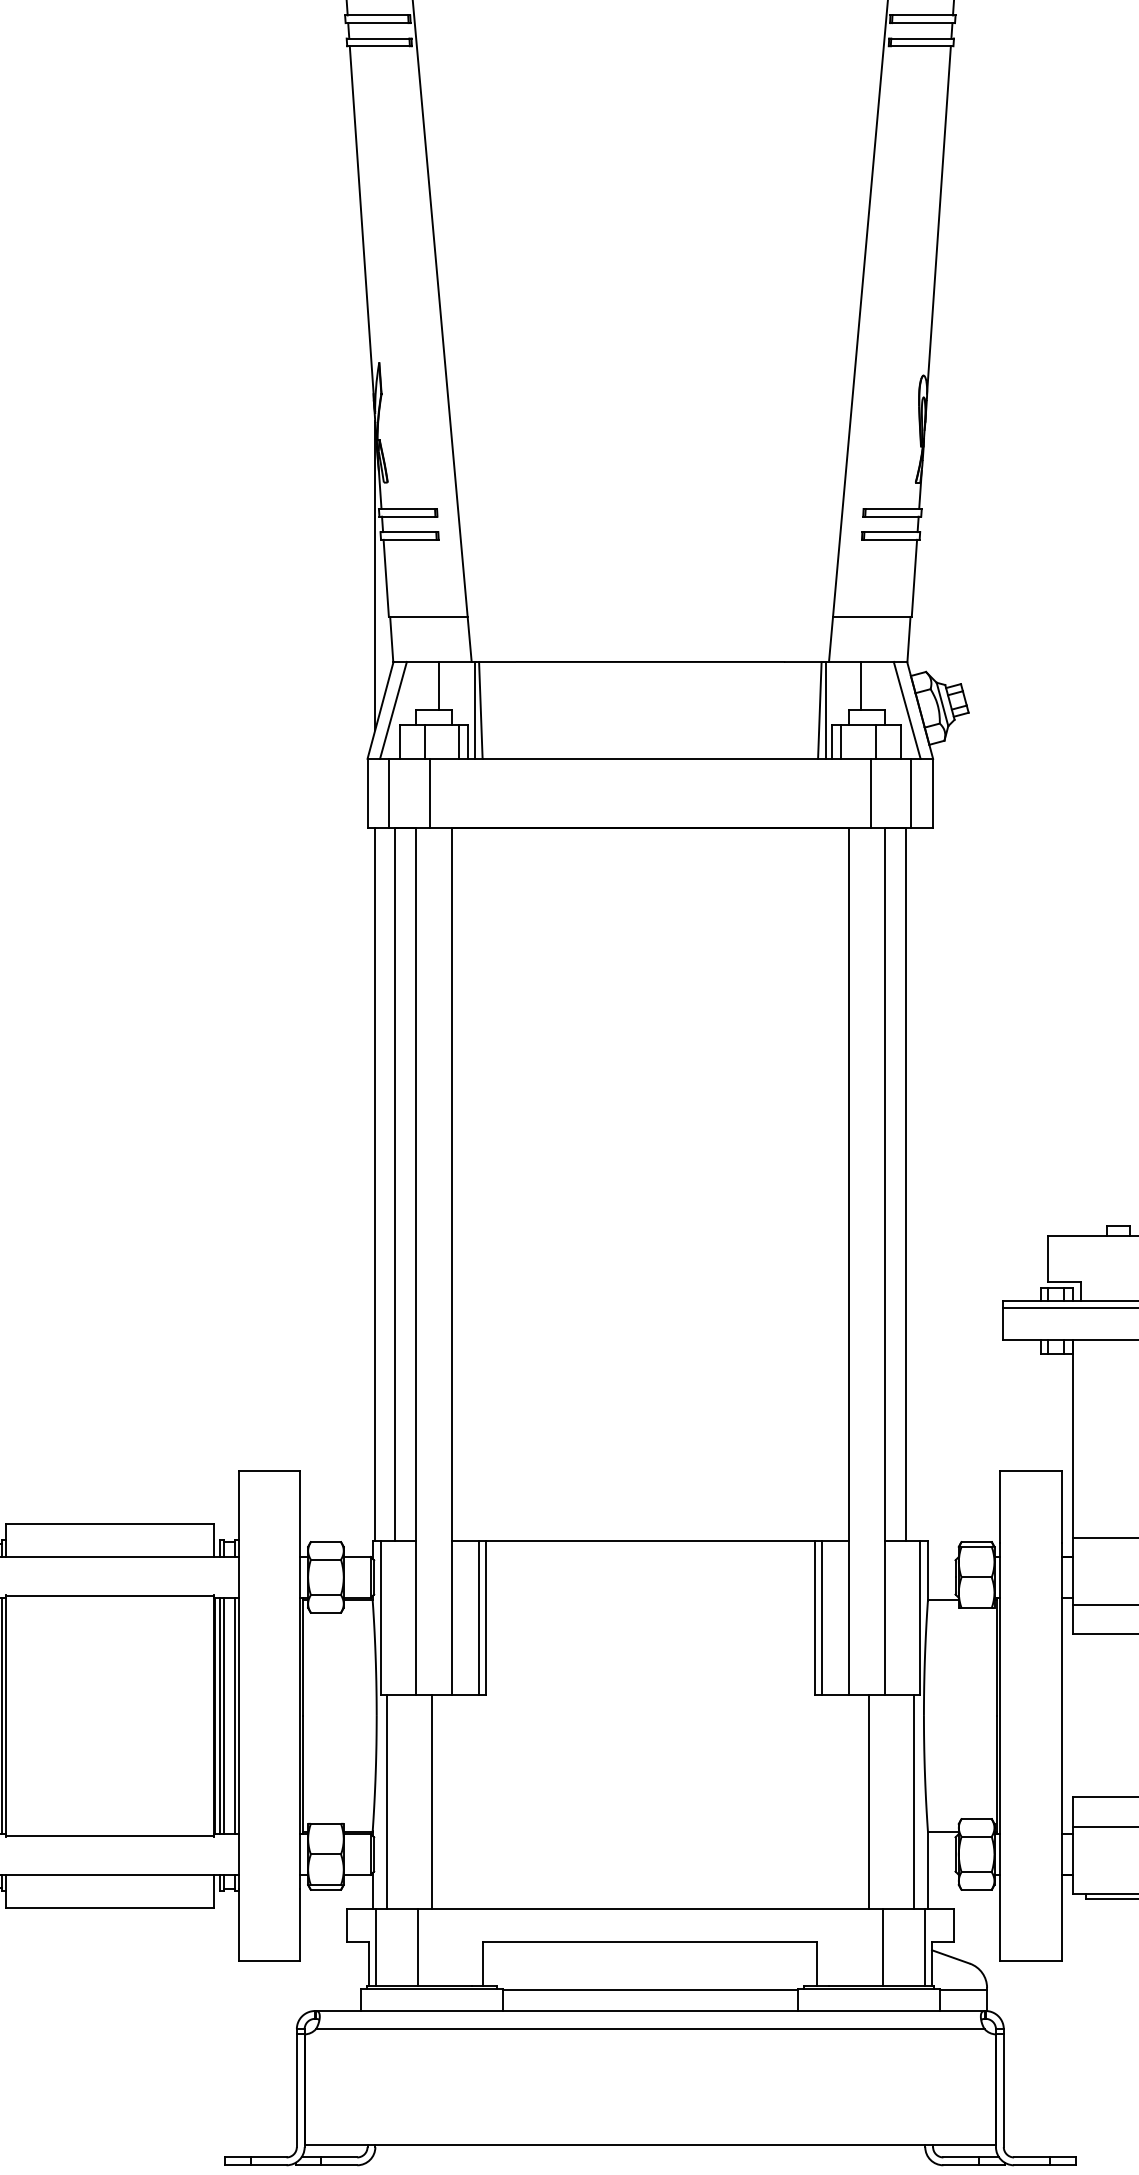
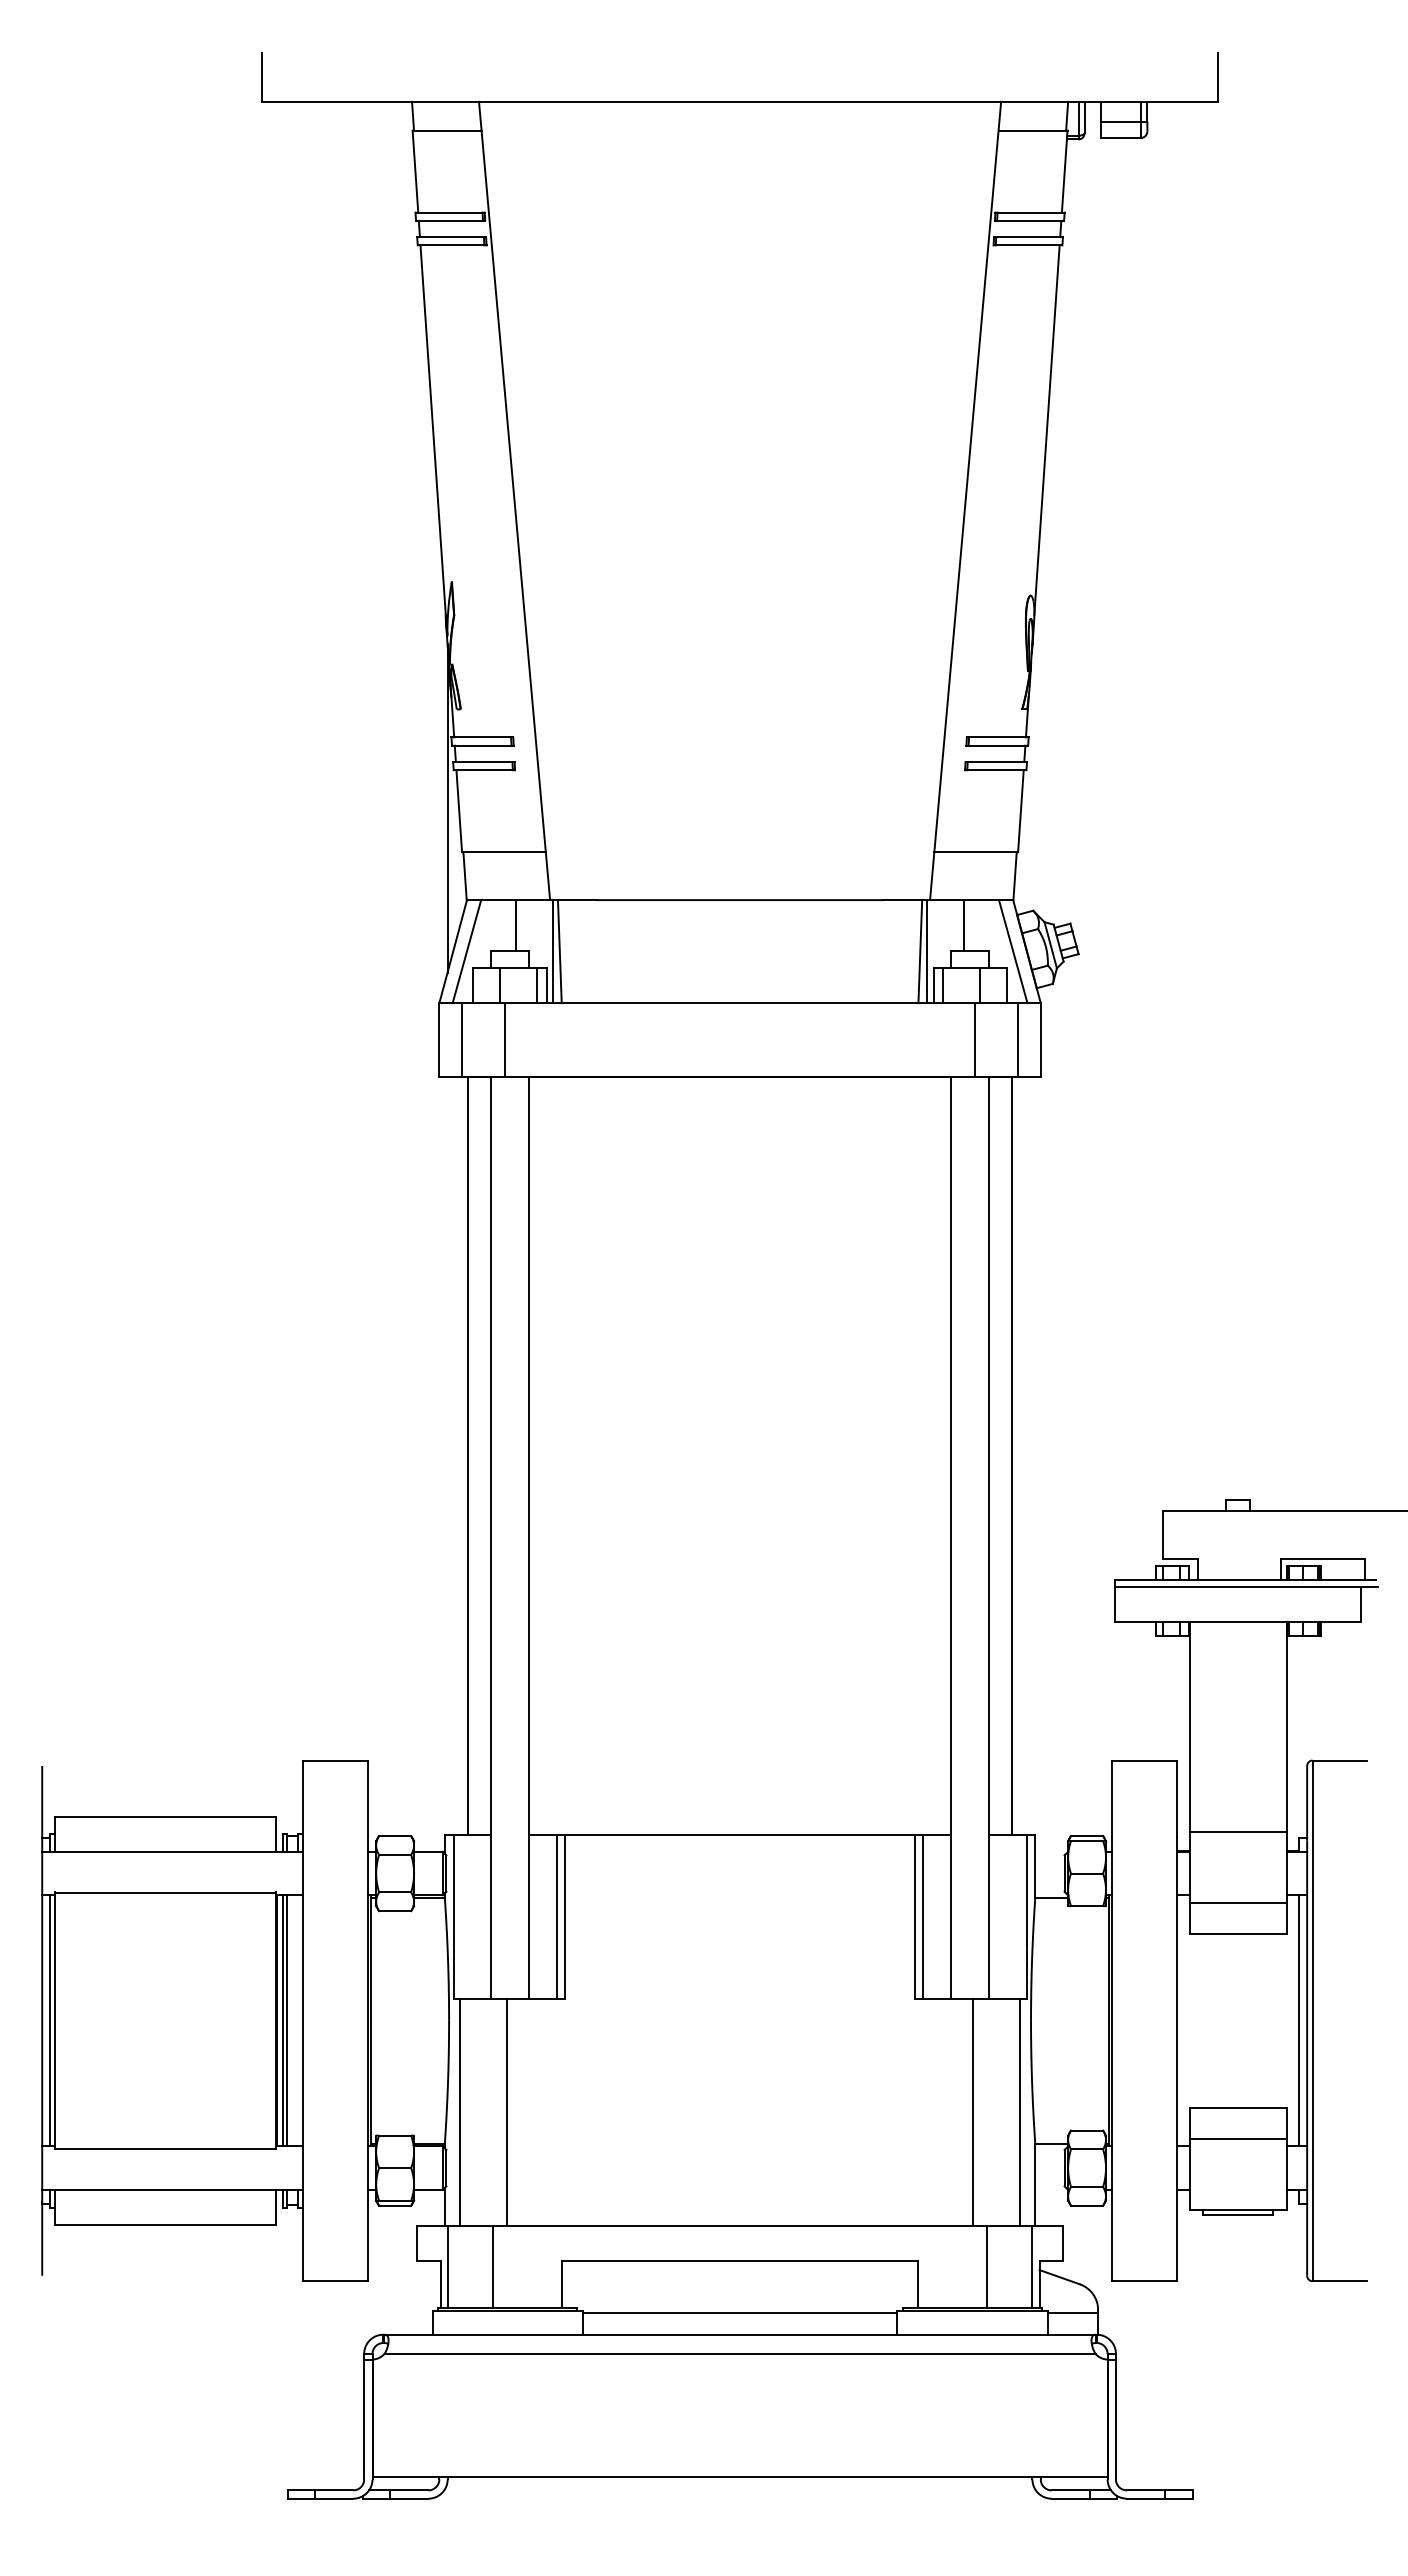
line: (375, 1184) -> (447, 1455), removed
line: (235, 1715) -> (298, 2020), removed

